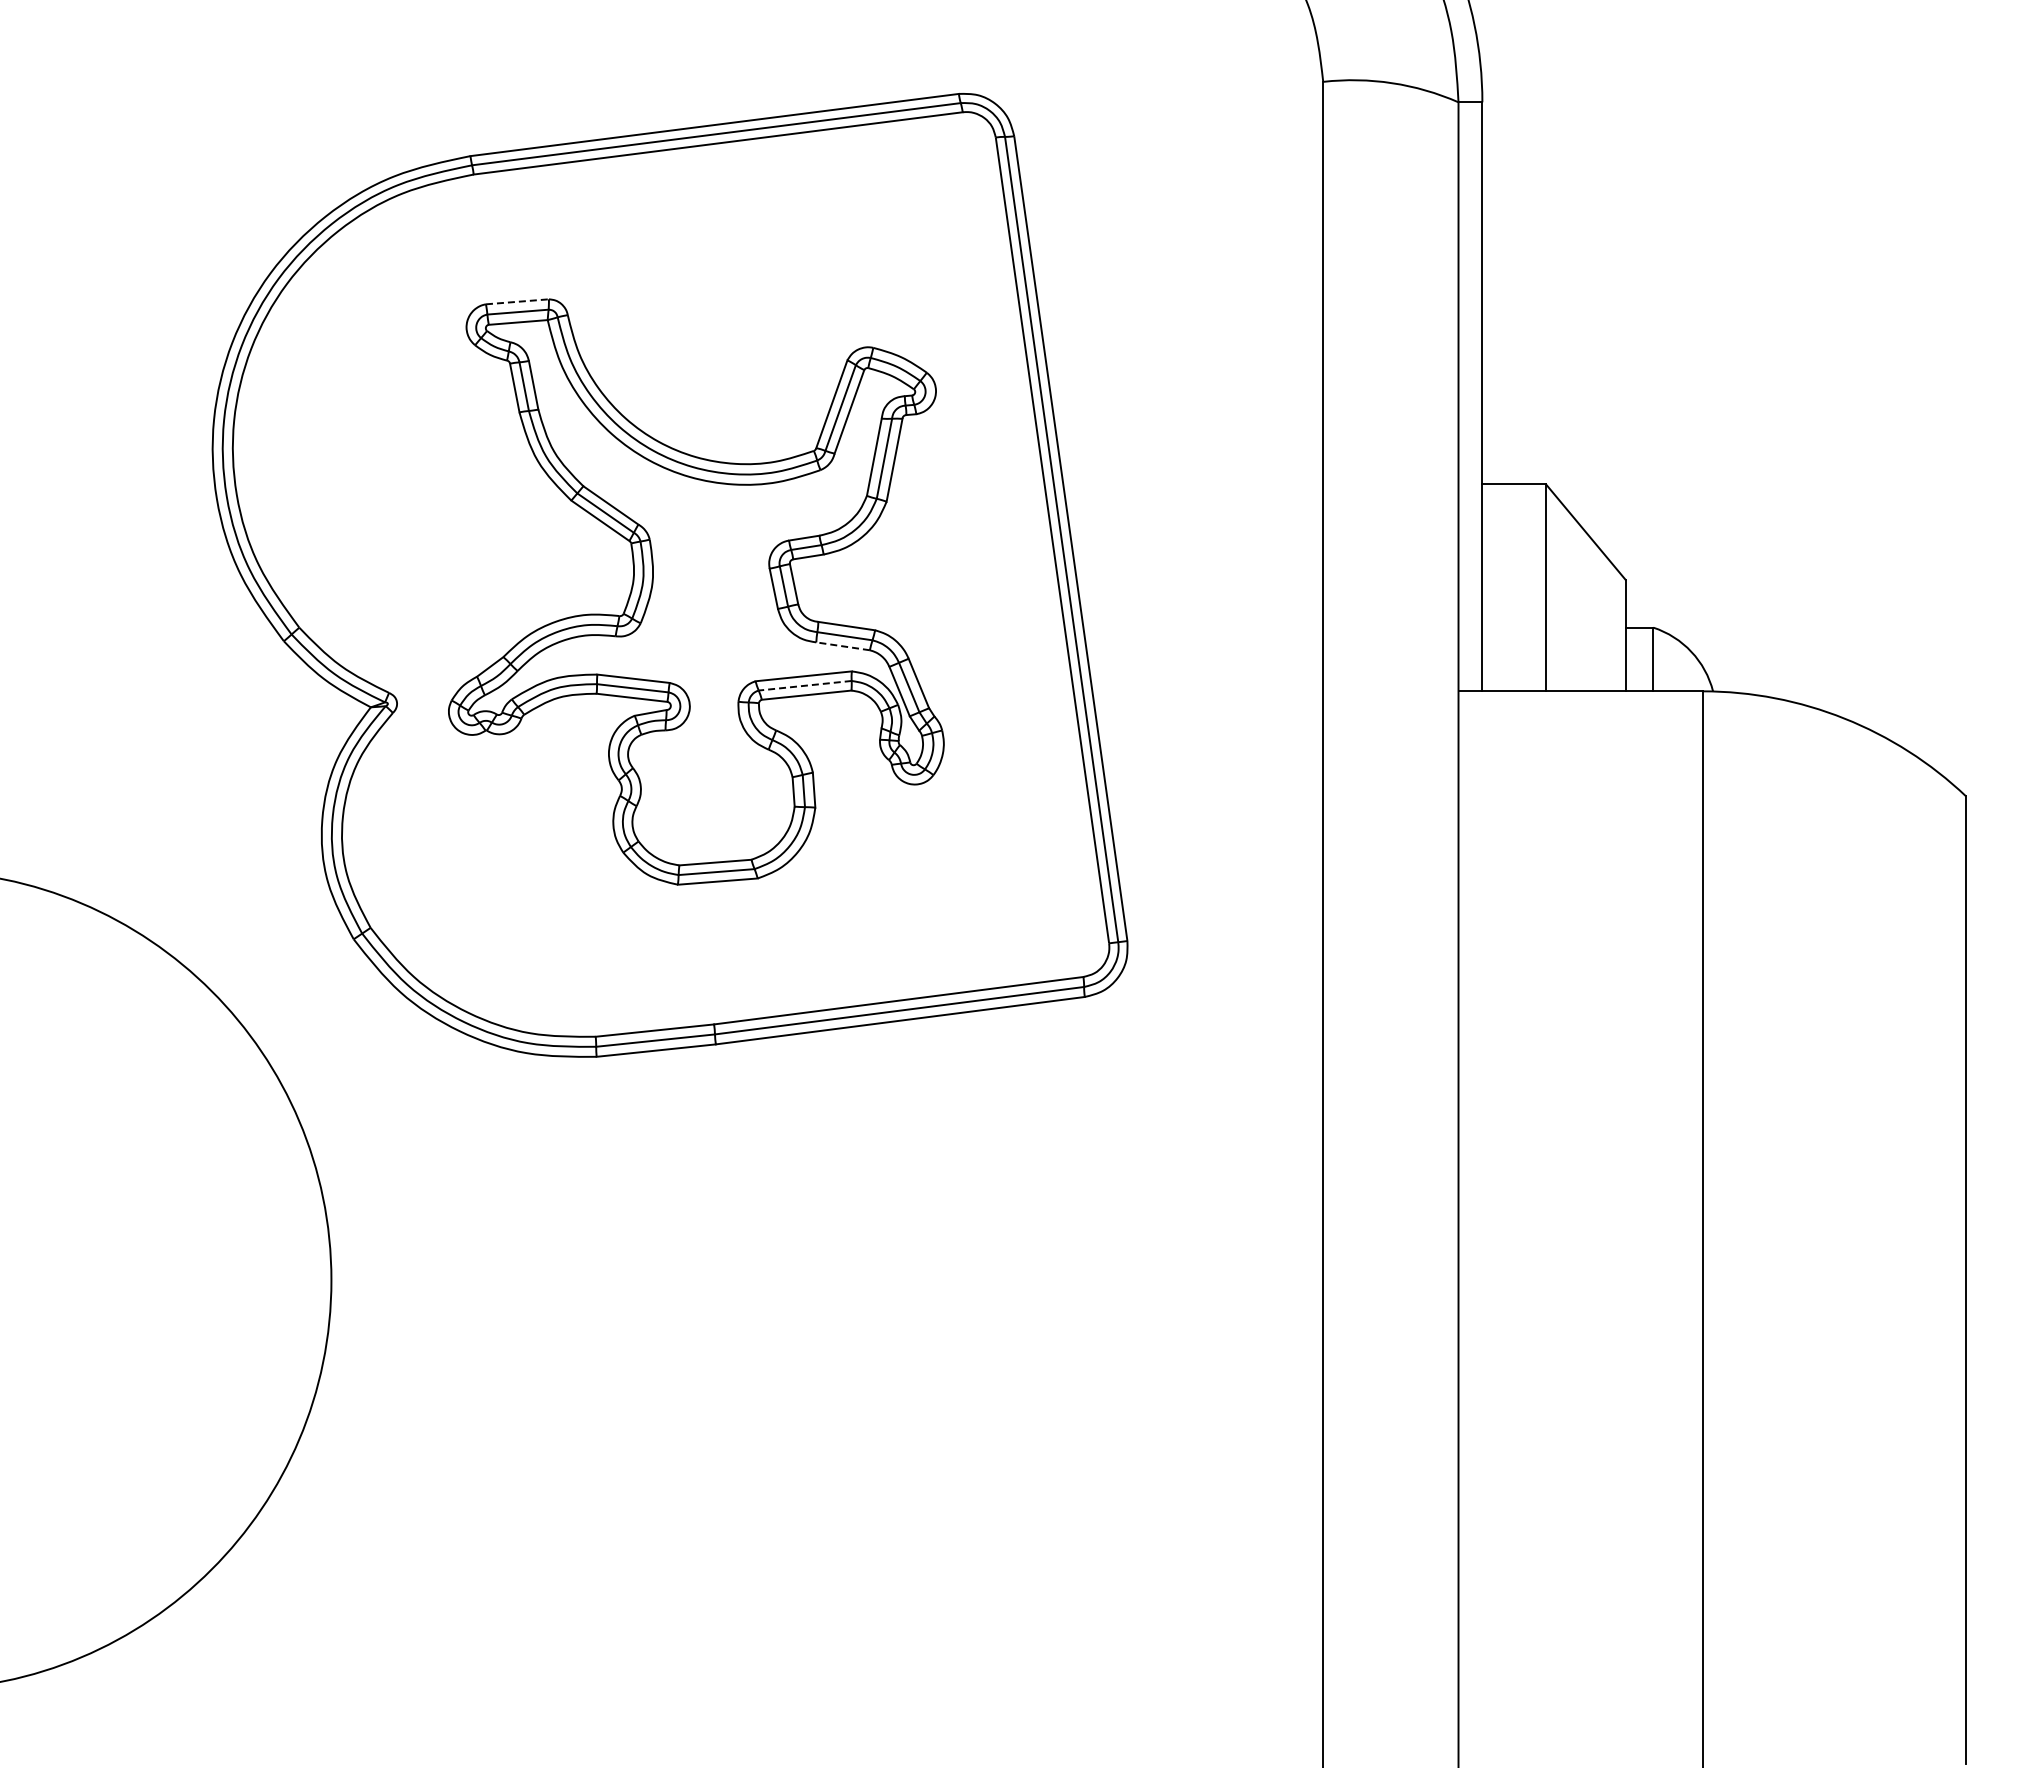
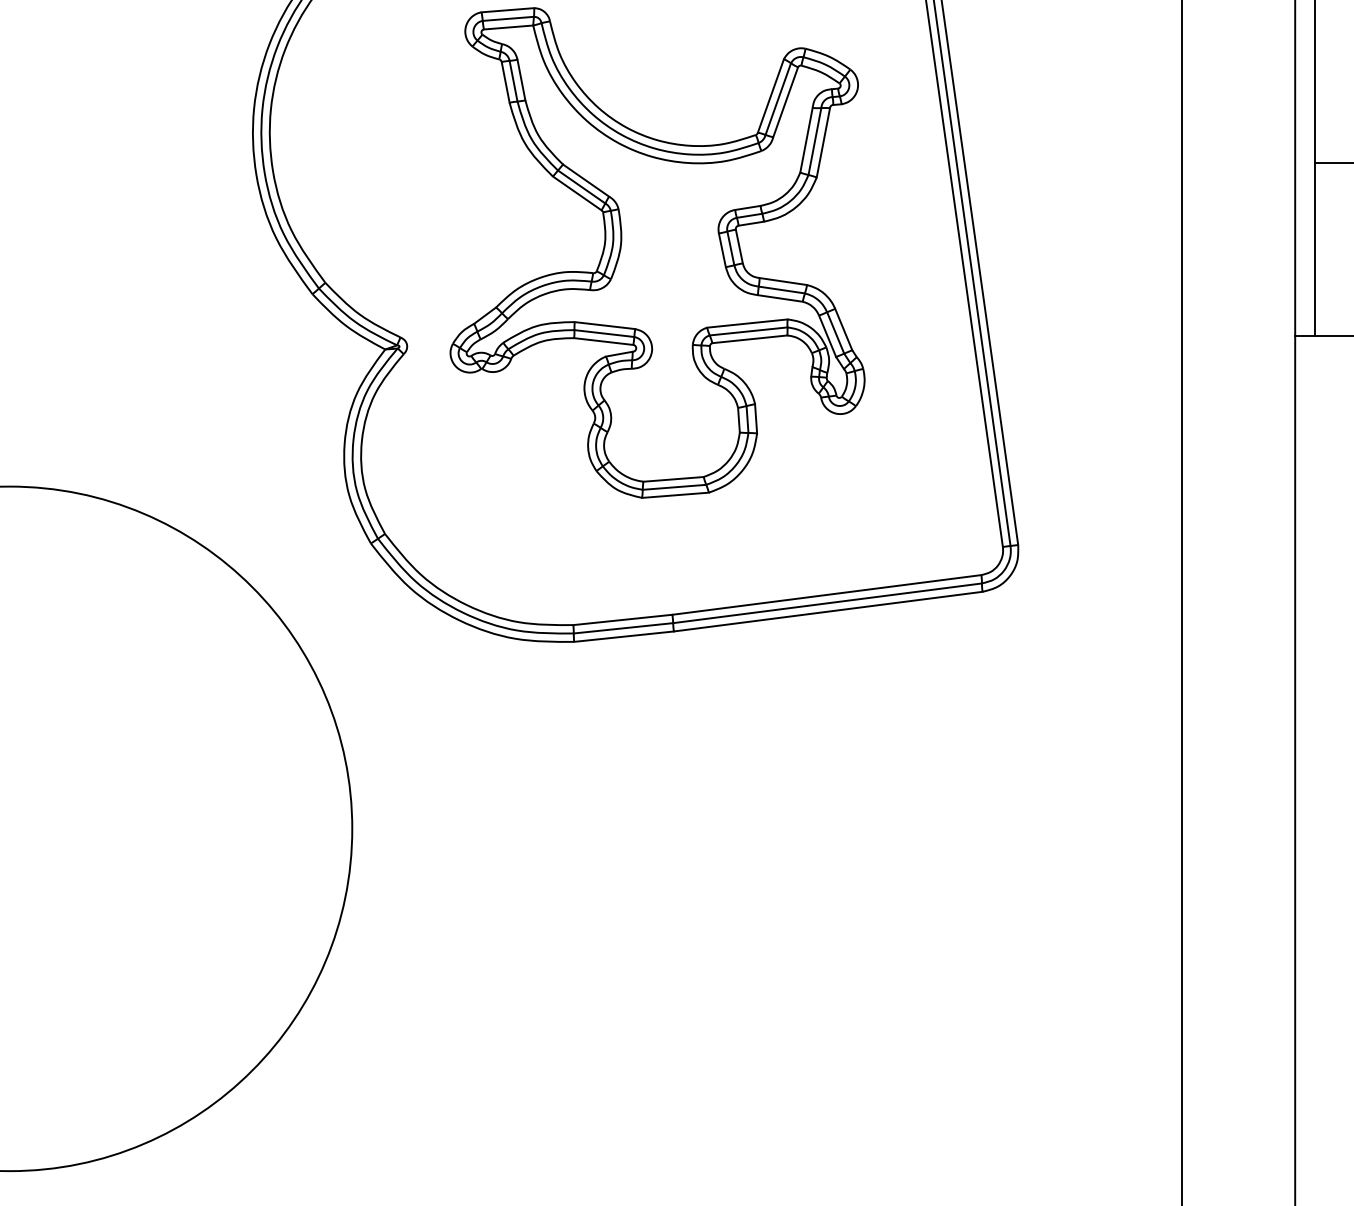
line: (517, 301) -> (507, 9), dashed -> solid
line: (842, 646) -> (779, 298), dashed -> solid
line: (805, 685) -> (748, 331), dashed -> solid

